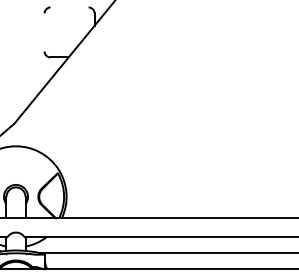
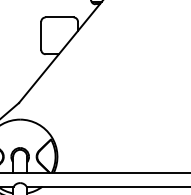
line: (69, 7) -> (59, 17), added
line: (44, 32) -> (41, 35), added

